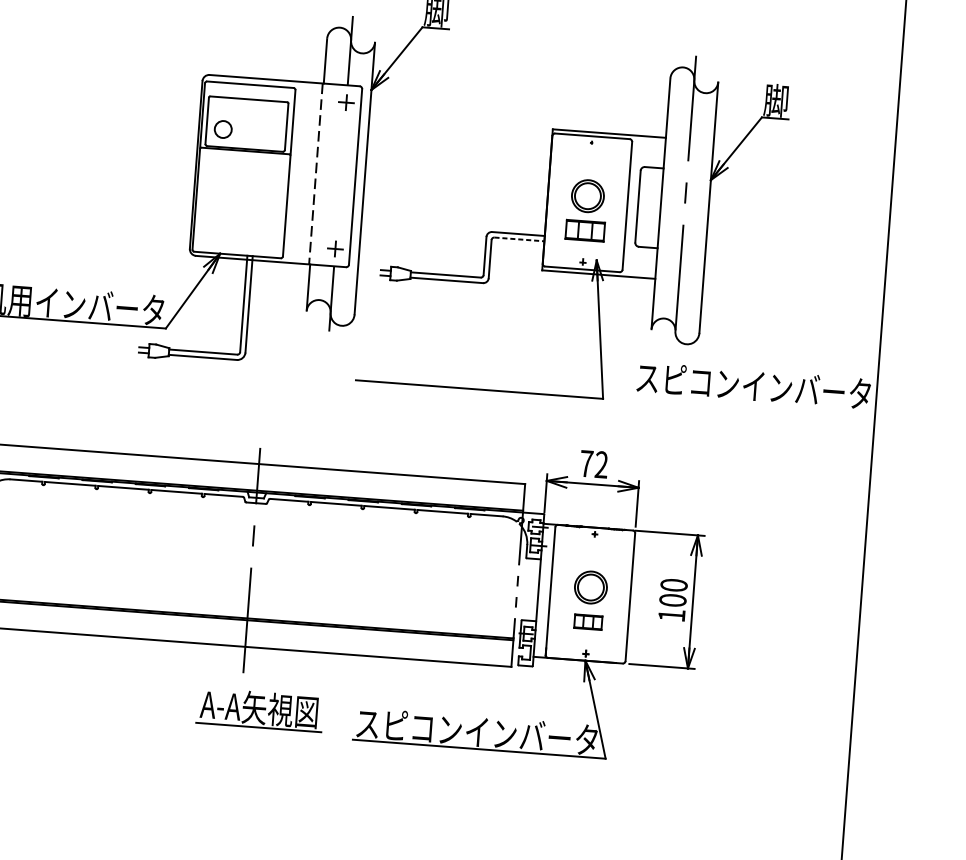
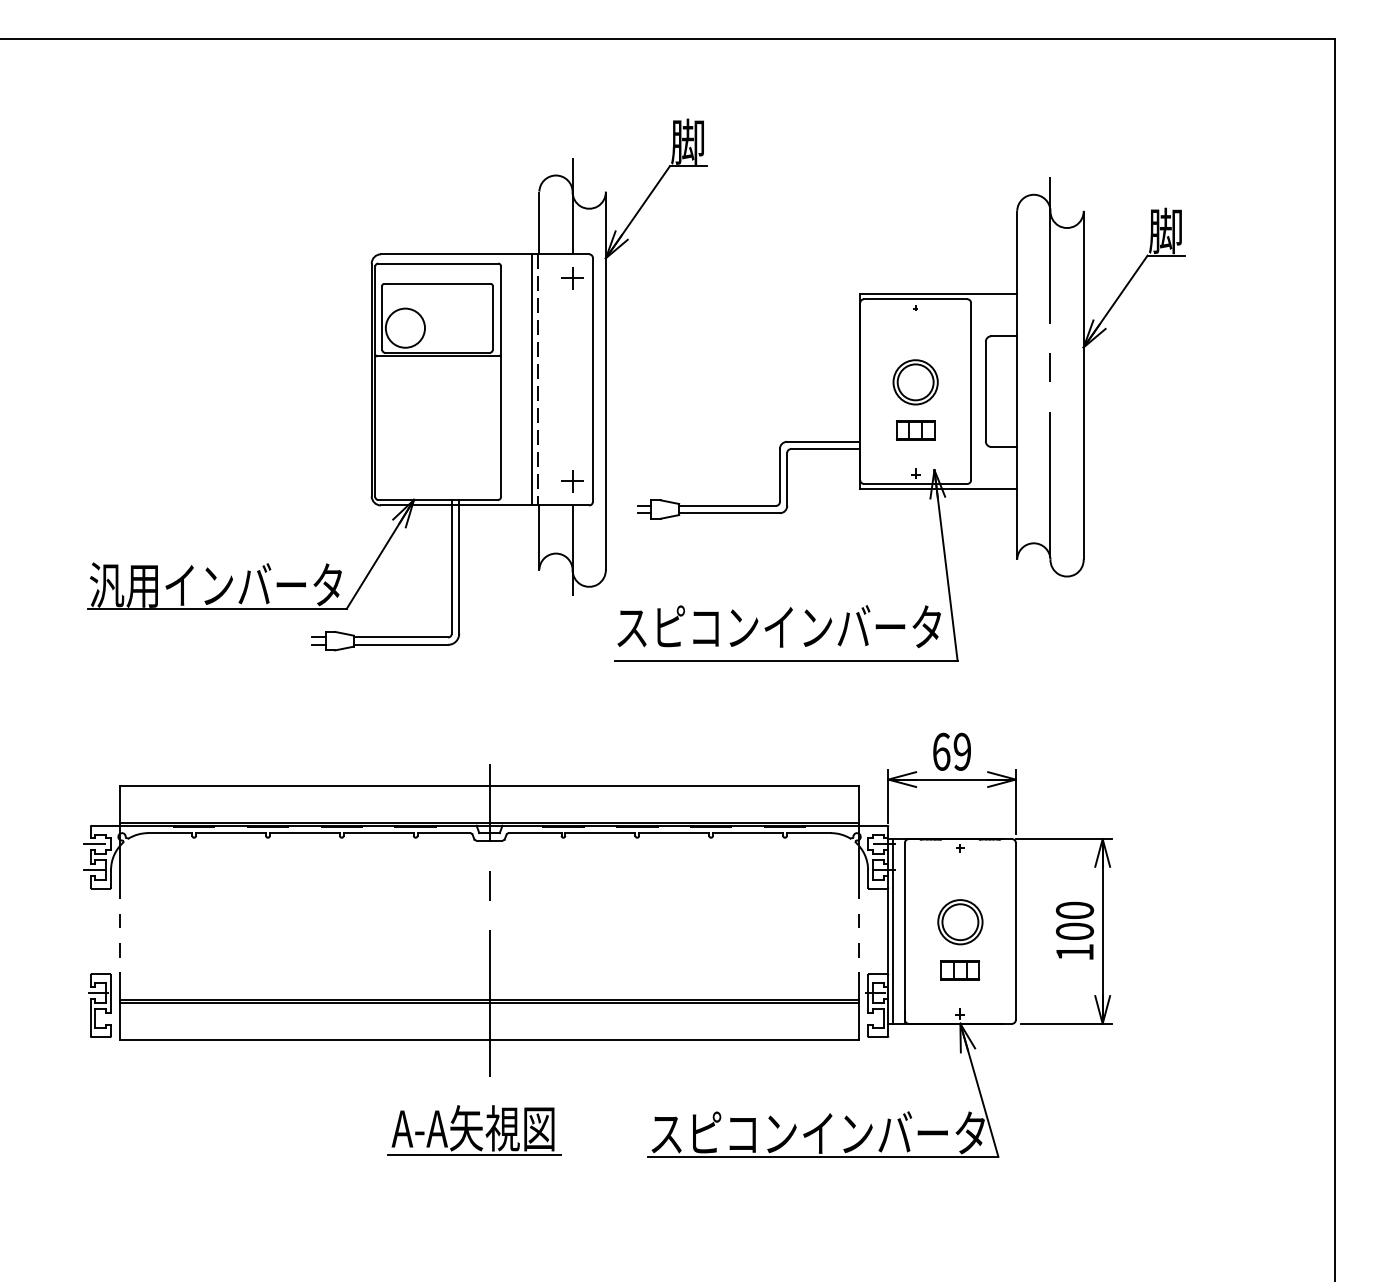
circle: (223, 129) -> (405, 327), size x1.67
line: (312, 173) -> (532, 379), added
part: (585, 230) -> (915, 430), size x0.71
line: (519, 239) -> (825, 449), dashed -> solid
text: (753, 385) -> (778, 626), moved
text: (594, 464) -> (952, 751), 72 -> 69
line: (541, 590) -> (892, 931), added
part: (260, 709) -> (474, 1130), moved

